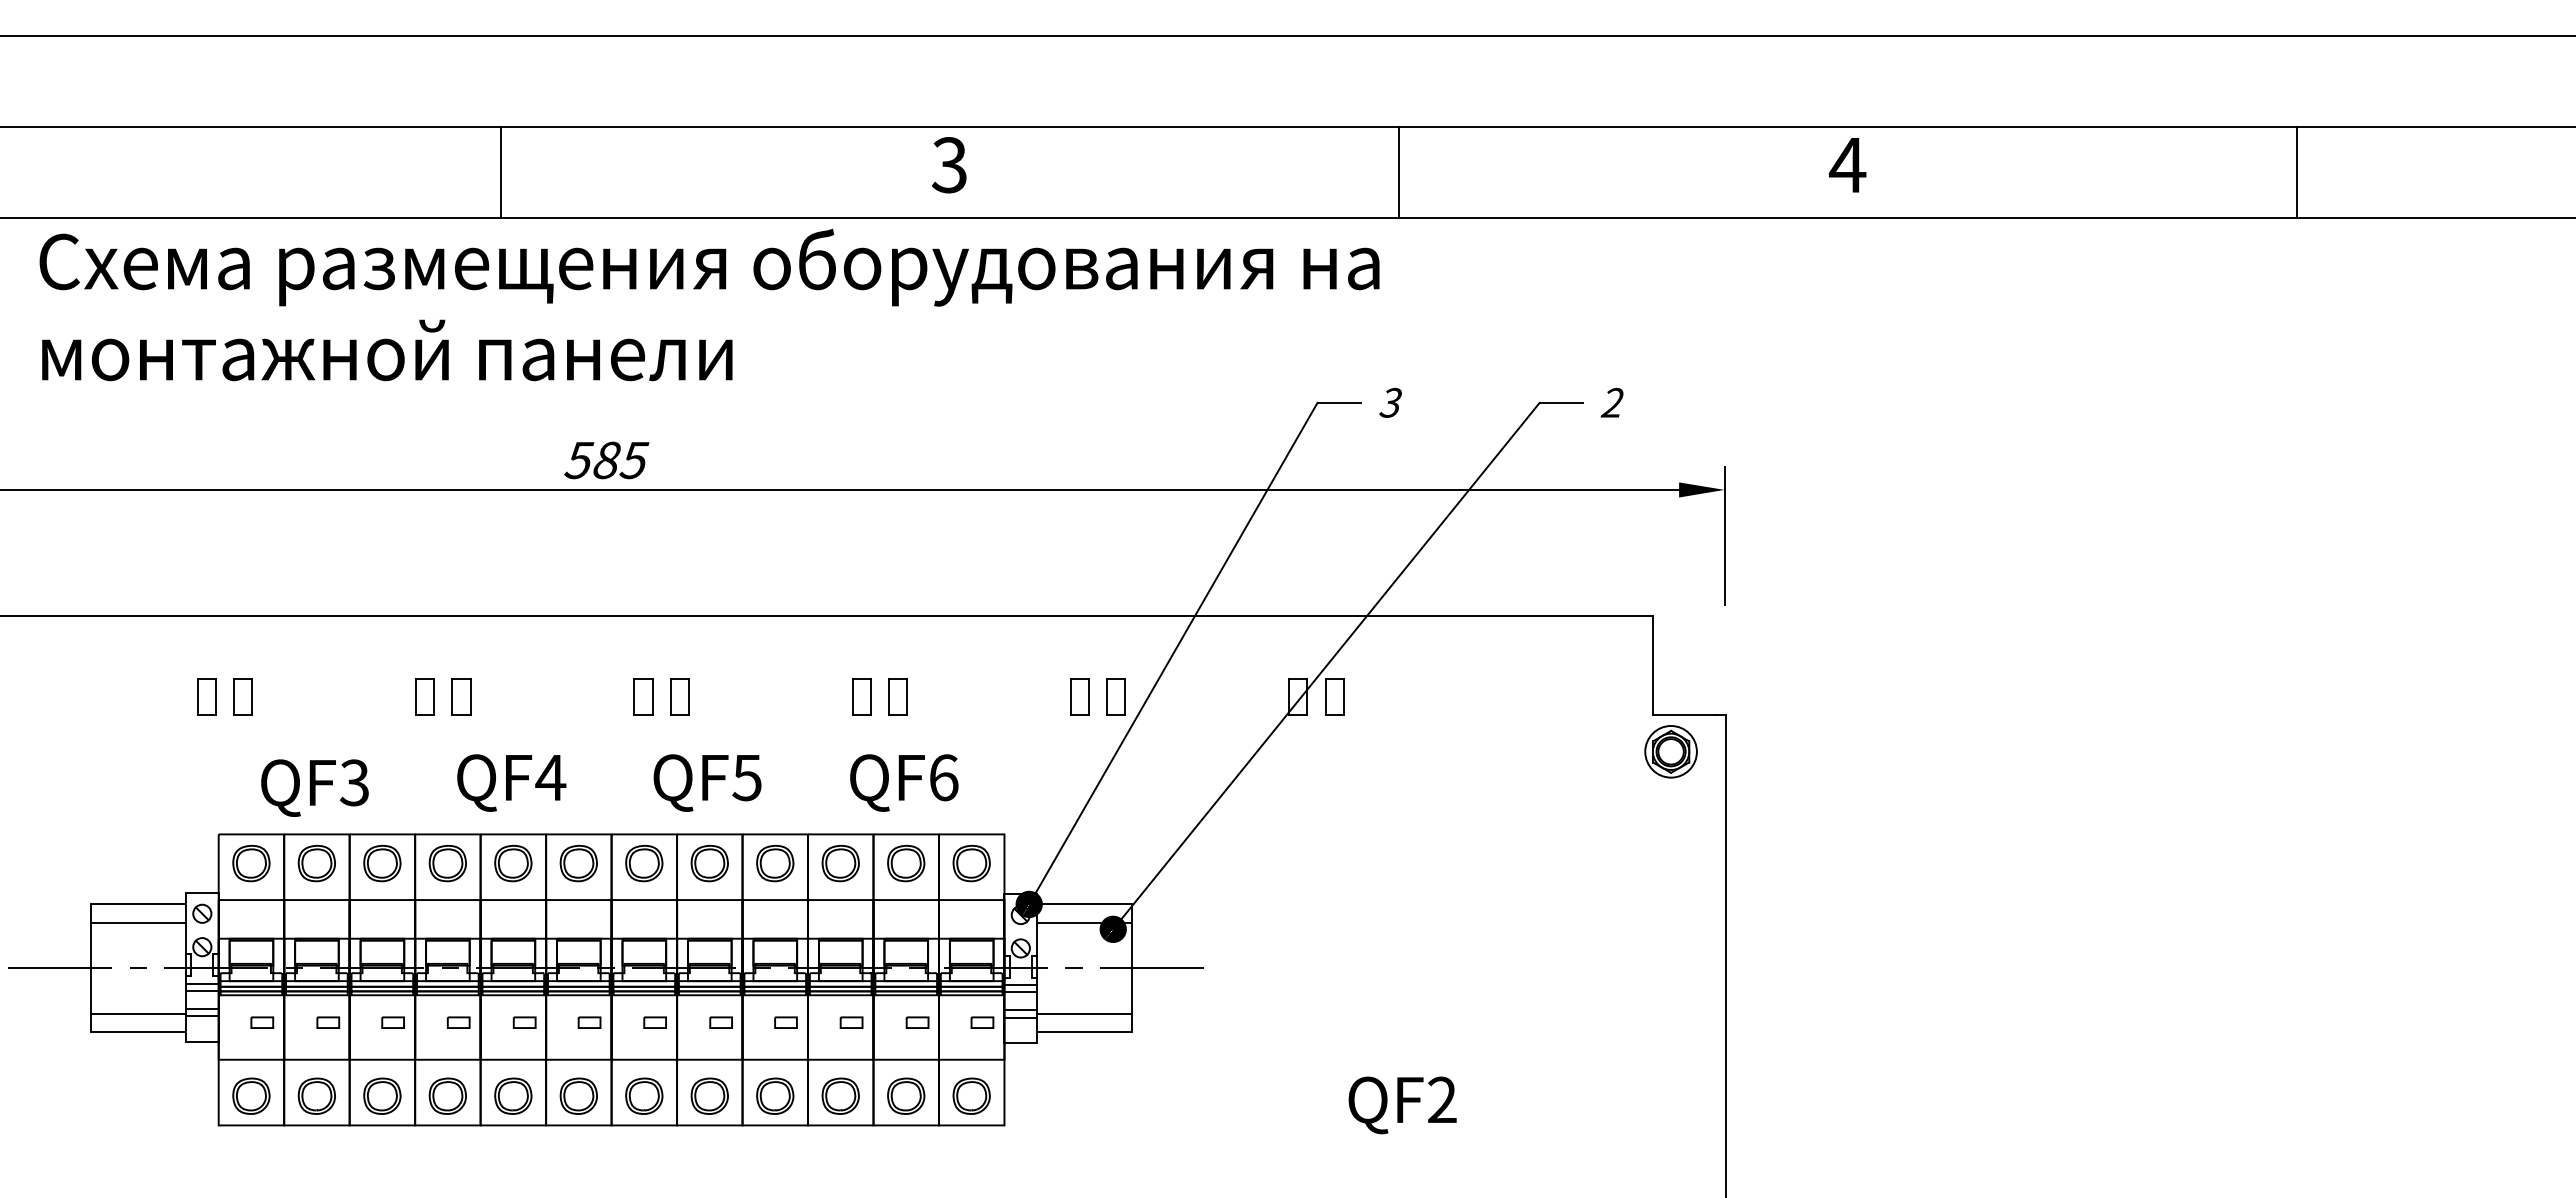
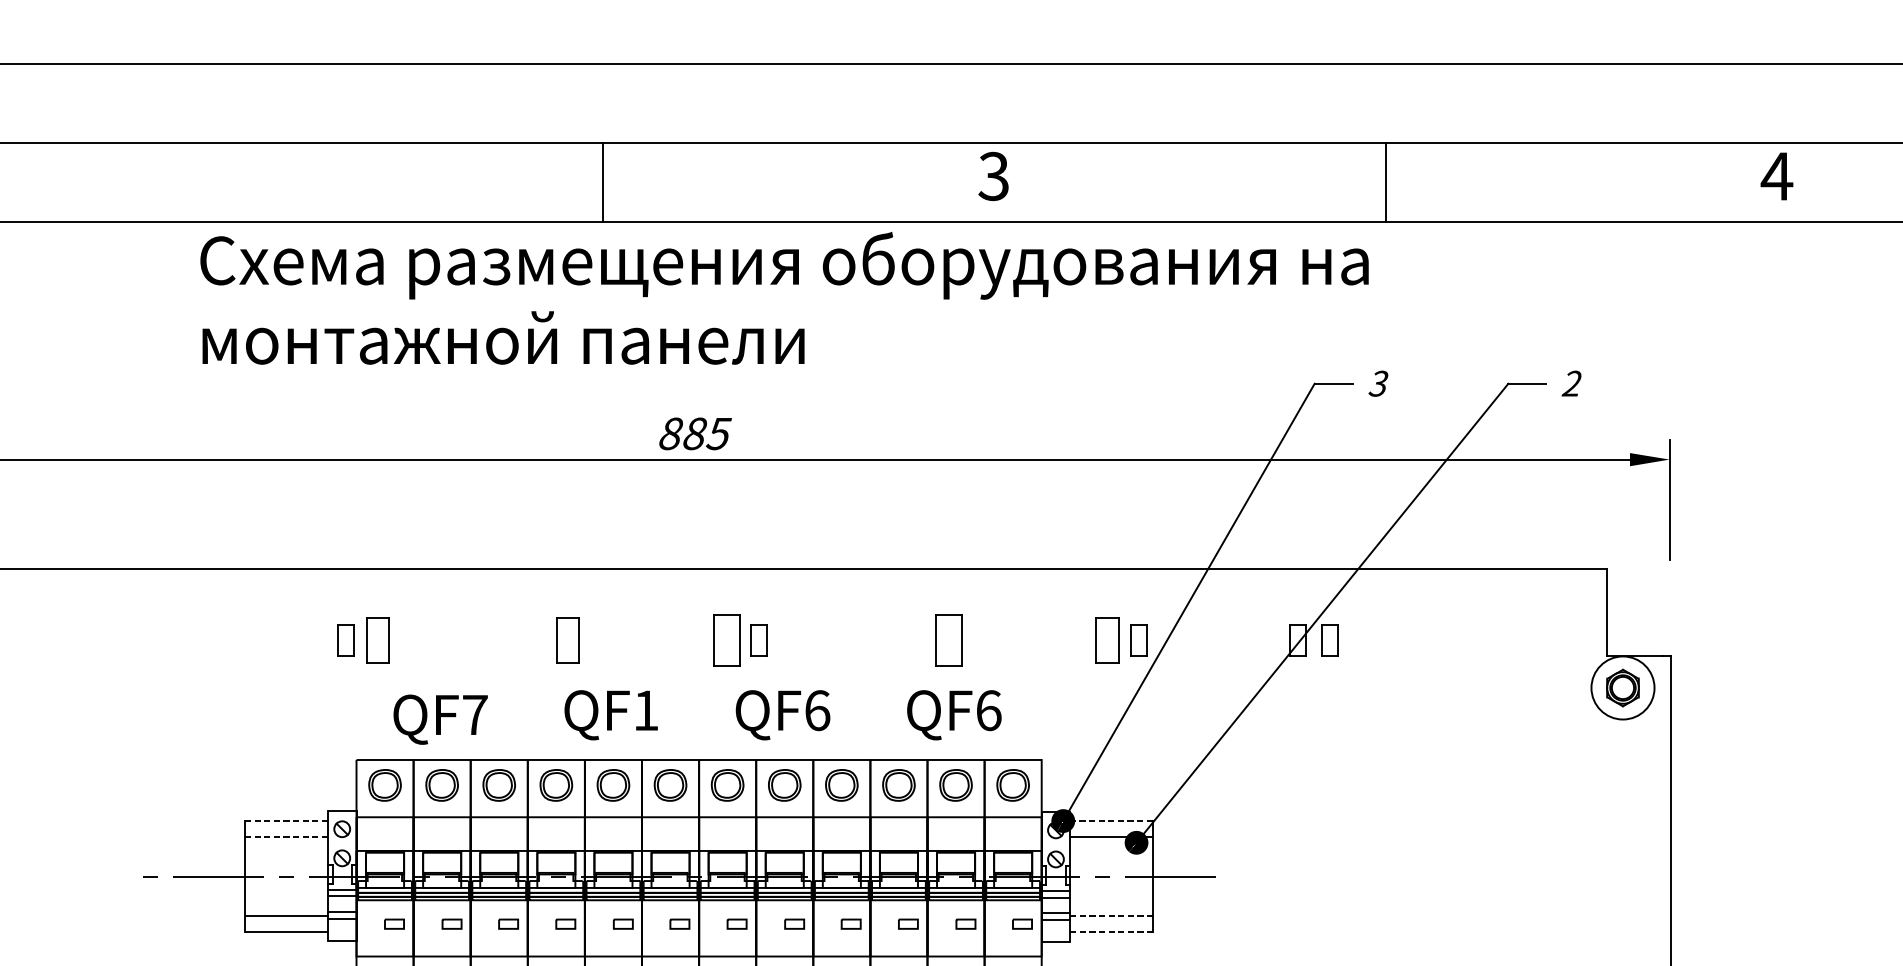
text: (579, 460) -> (671, 433), 585 -> 885
part: (242, 696) -> (377, 639), size x1.4
part: (424, 696) -> (535, 639), removed
part: (461, 696) -> (568, 639), size x1.4
part: (643, 696) -> (726, 639), size x1.6
part: (861, 696) -> (917, 639), removed
part: (897, 696) -> (948, 639), size x1.6
part: (1079, 696) -> (1107, 639), size x1.4
circle: (1670, 751) -> (1622, 687), size x1.4
text: (550, 777) -> (645, 710), QF4 -> QF1
text: (747, 777) -> (817, 710), QF5 -> QF6
text: (354, 782) -> (474, 714), QF3 -> QF7
line: (138, 904) -> (286, 821), solid -> dashed
line: (1084, 904) -> (1111, 821), solid -> dashed
line: (138, 922) -> (286, 836), solid -> dashed
line: (1085, 1013) -> (1112, 916), solid -> dashed
line: (1085, 1031) -> (1112, 931), solid -> dashed

